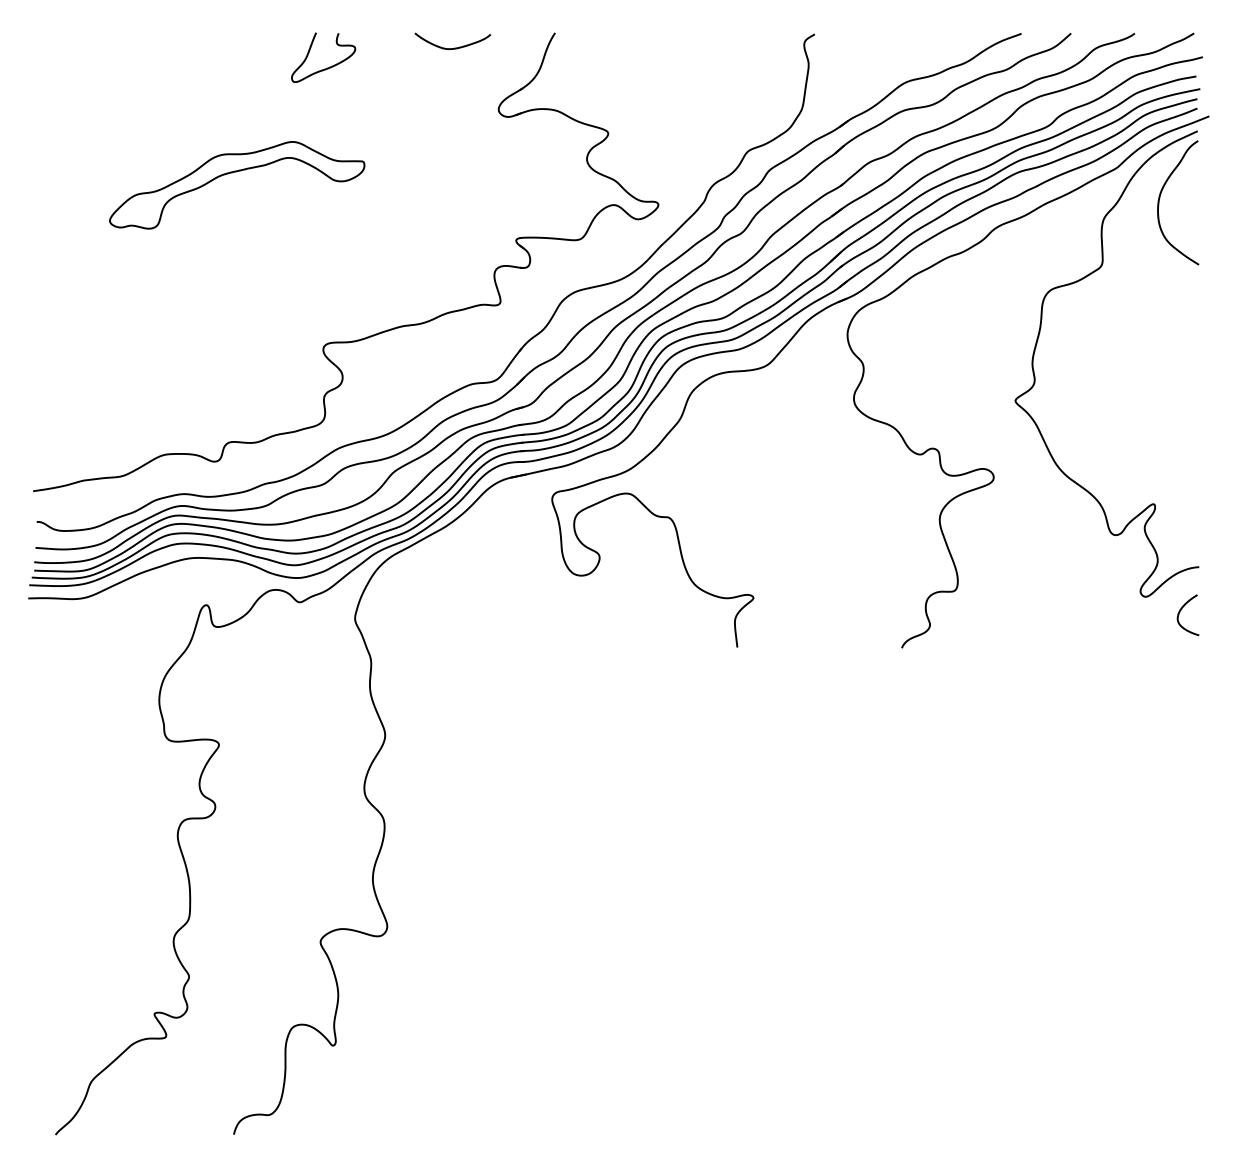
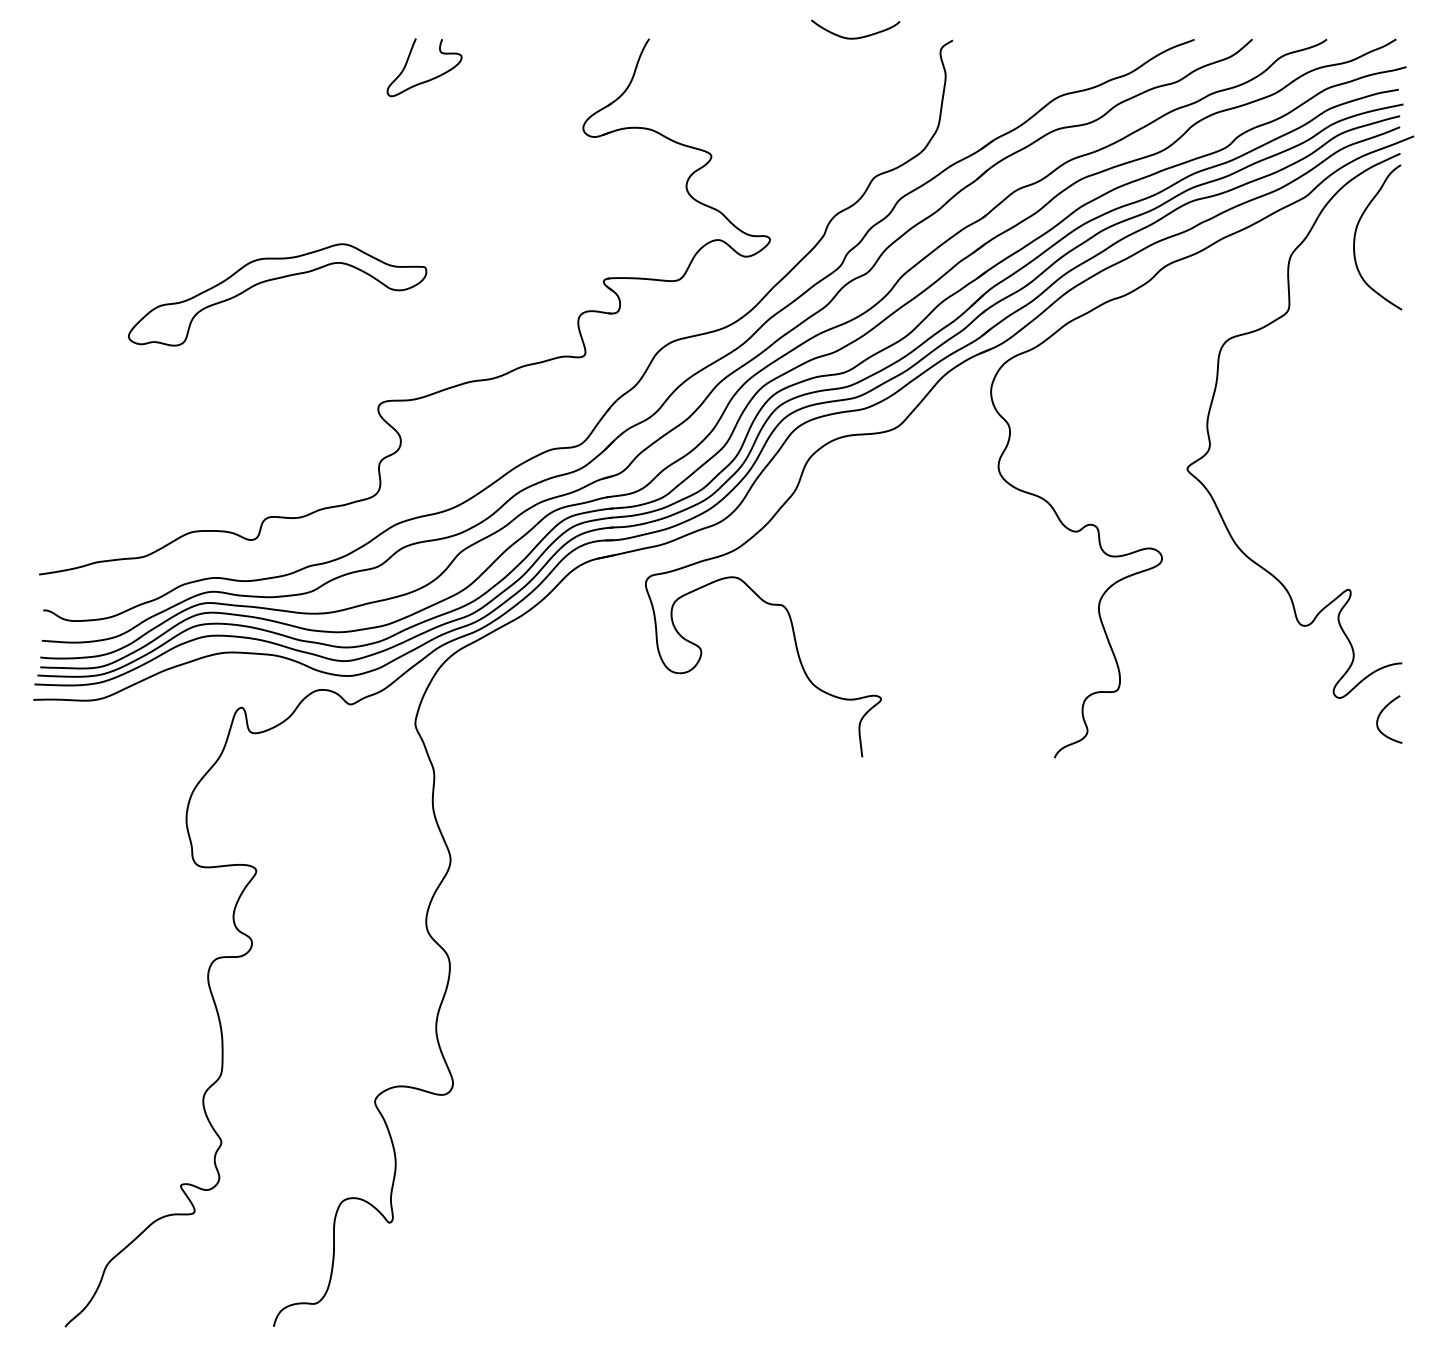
curve: (452, 48) -> (855, 37), moved
curve: (326, 67) -> (428, 79), moved
part: (233, 172) -> (273, 280), moved

